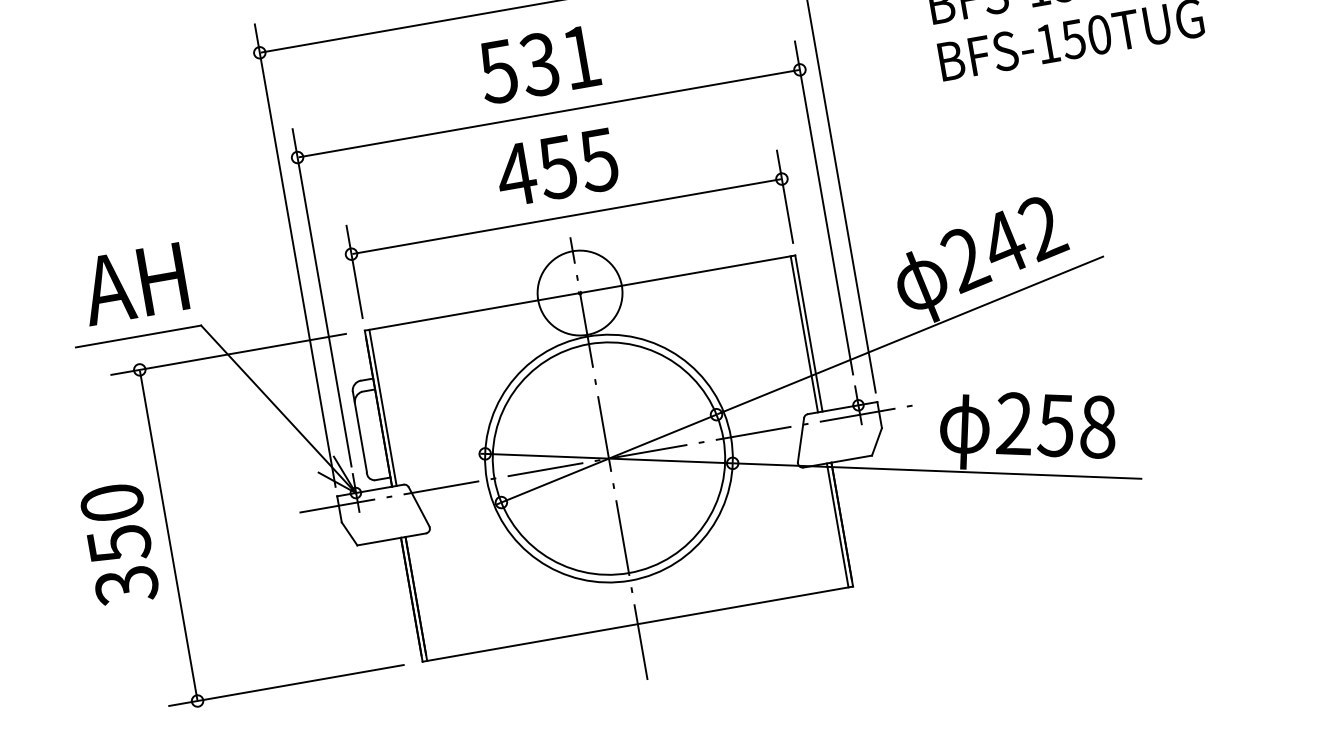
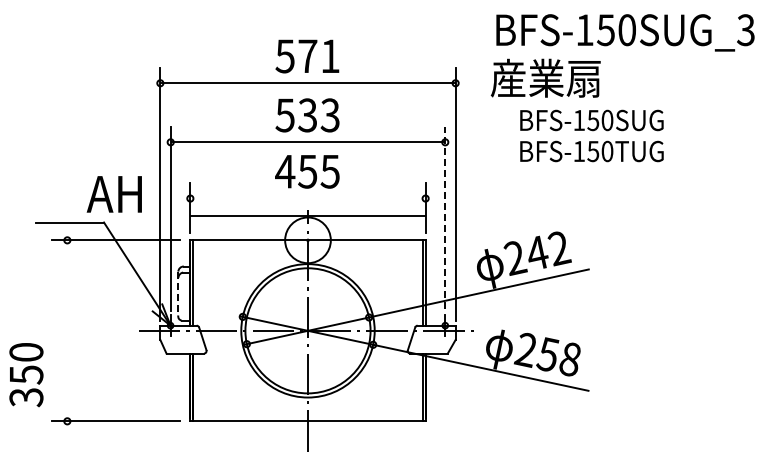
text: (579, 57) -> (329, 115), 531 -> 533
line: (824, 207) -> (445, 217), solid -> dashed
line: (565, 216) -> (307, 215), moved
text: (132, 284) -> (113, 194), moved
line: (360, 431) -> (178, 293), solid -> dashed
line: (168, 534) -> (67, 330), removed
text: (119, 545) -> (26, 375), moved

